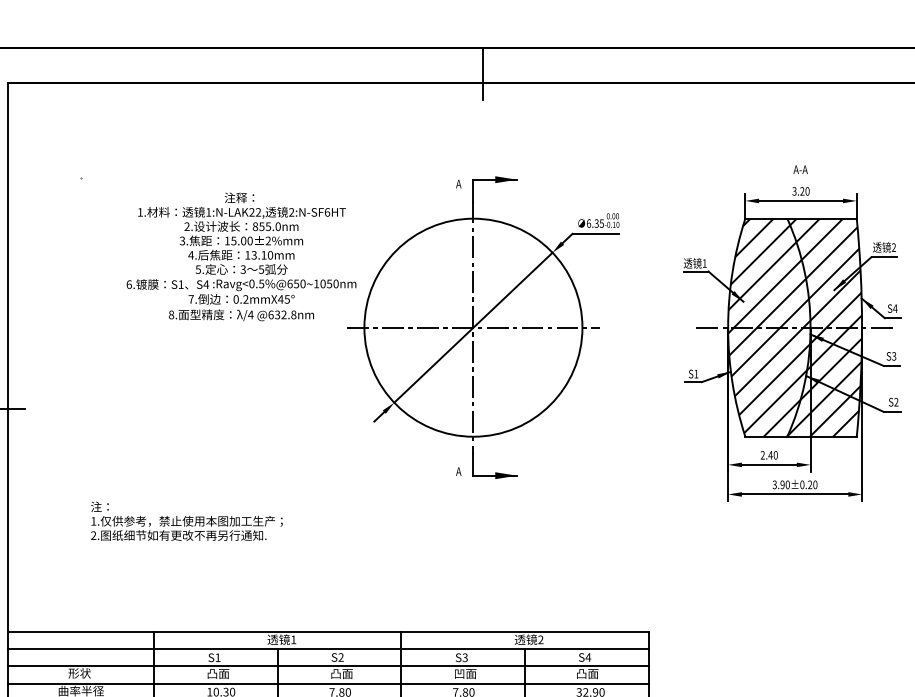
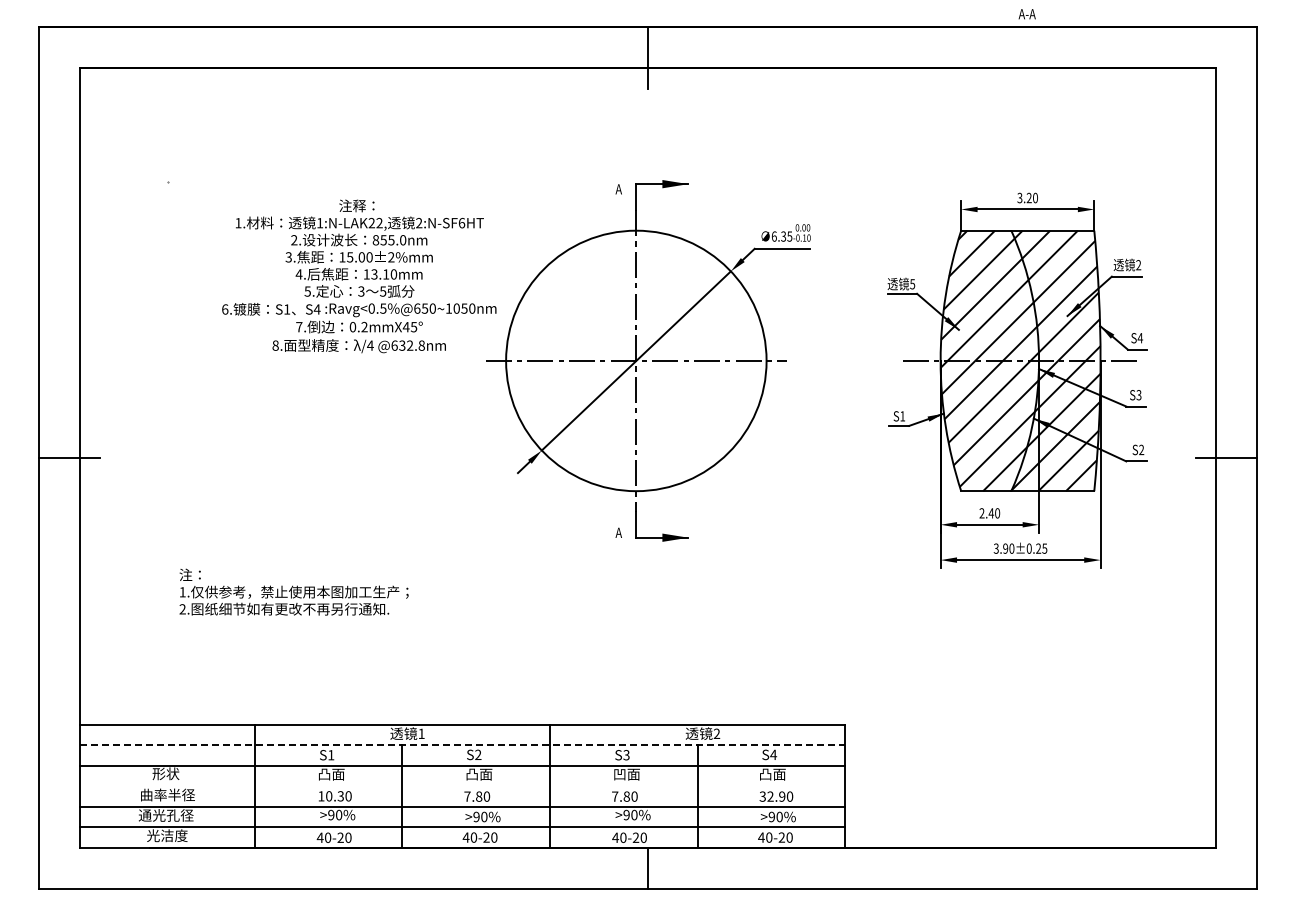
text: (800, 169) -> (1026, 14), moved
text: (704, 263) -> (912, 284), 1 -> 5
text: (815, 484) -> (1044, 548), 3.90±0.20 -> 3.90±0.25
line: (327, 649) -> (462, 745), solid -> dashed
line: (327, 683) -> (462, 786), removed

